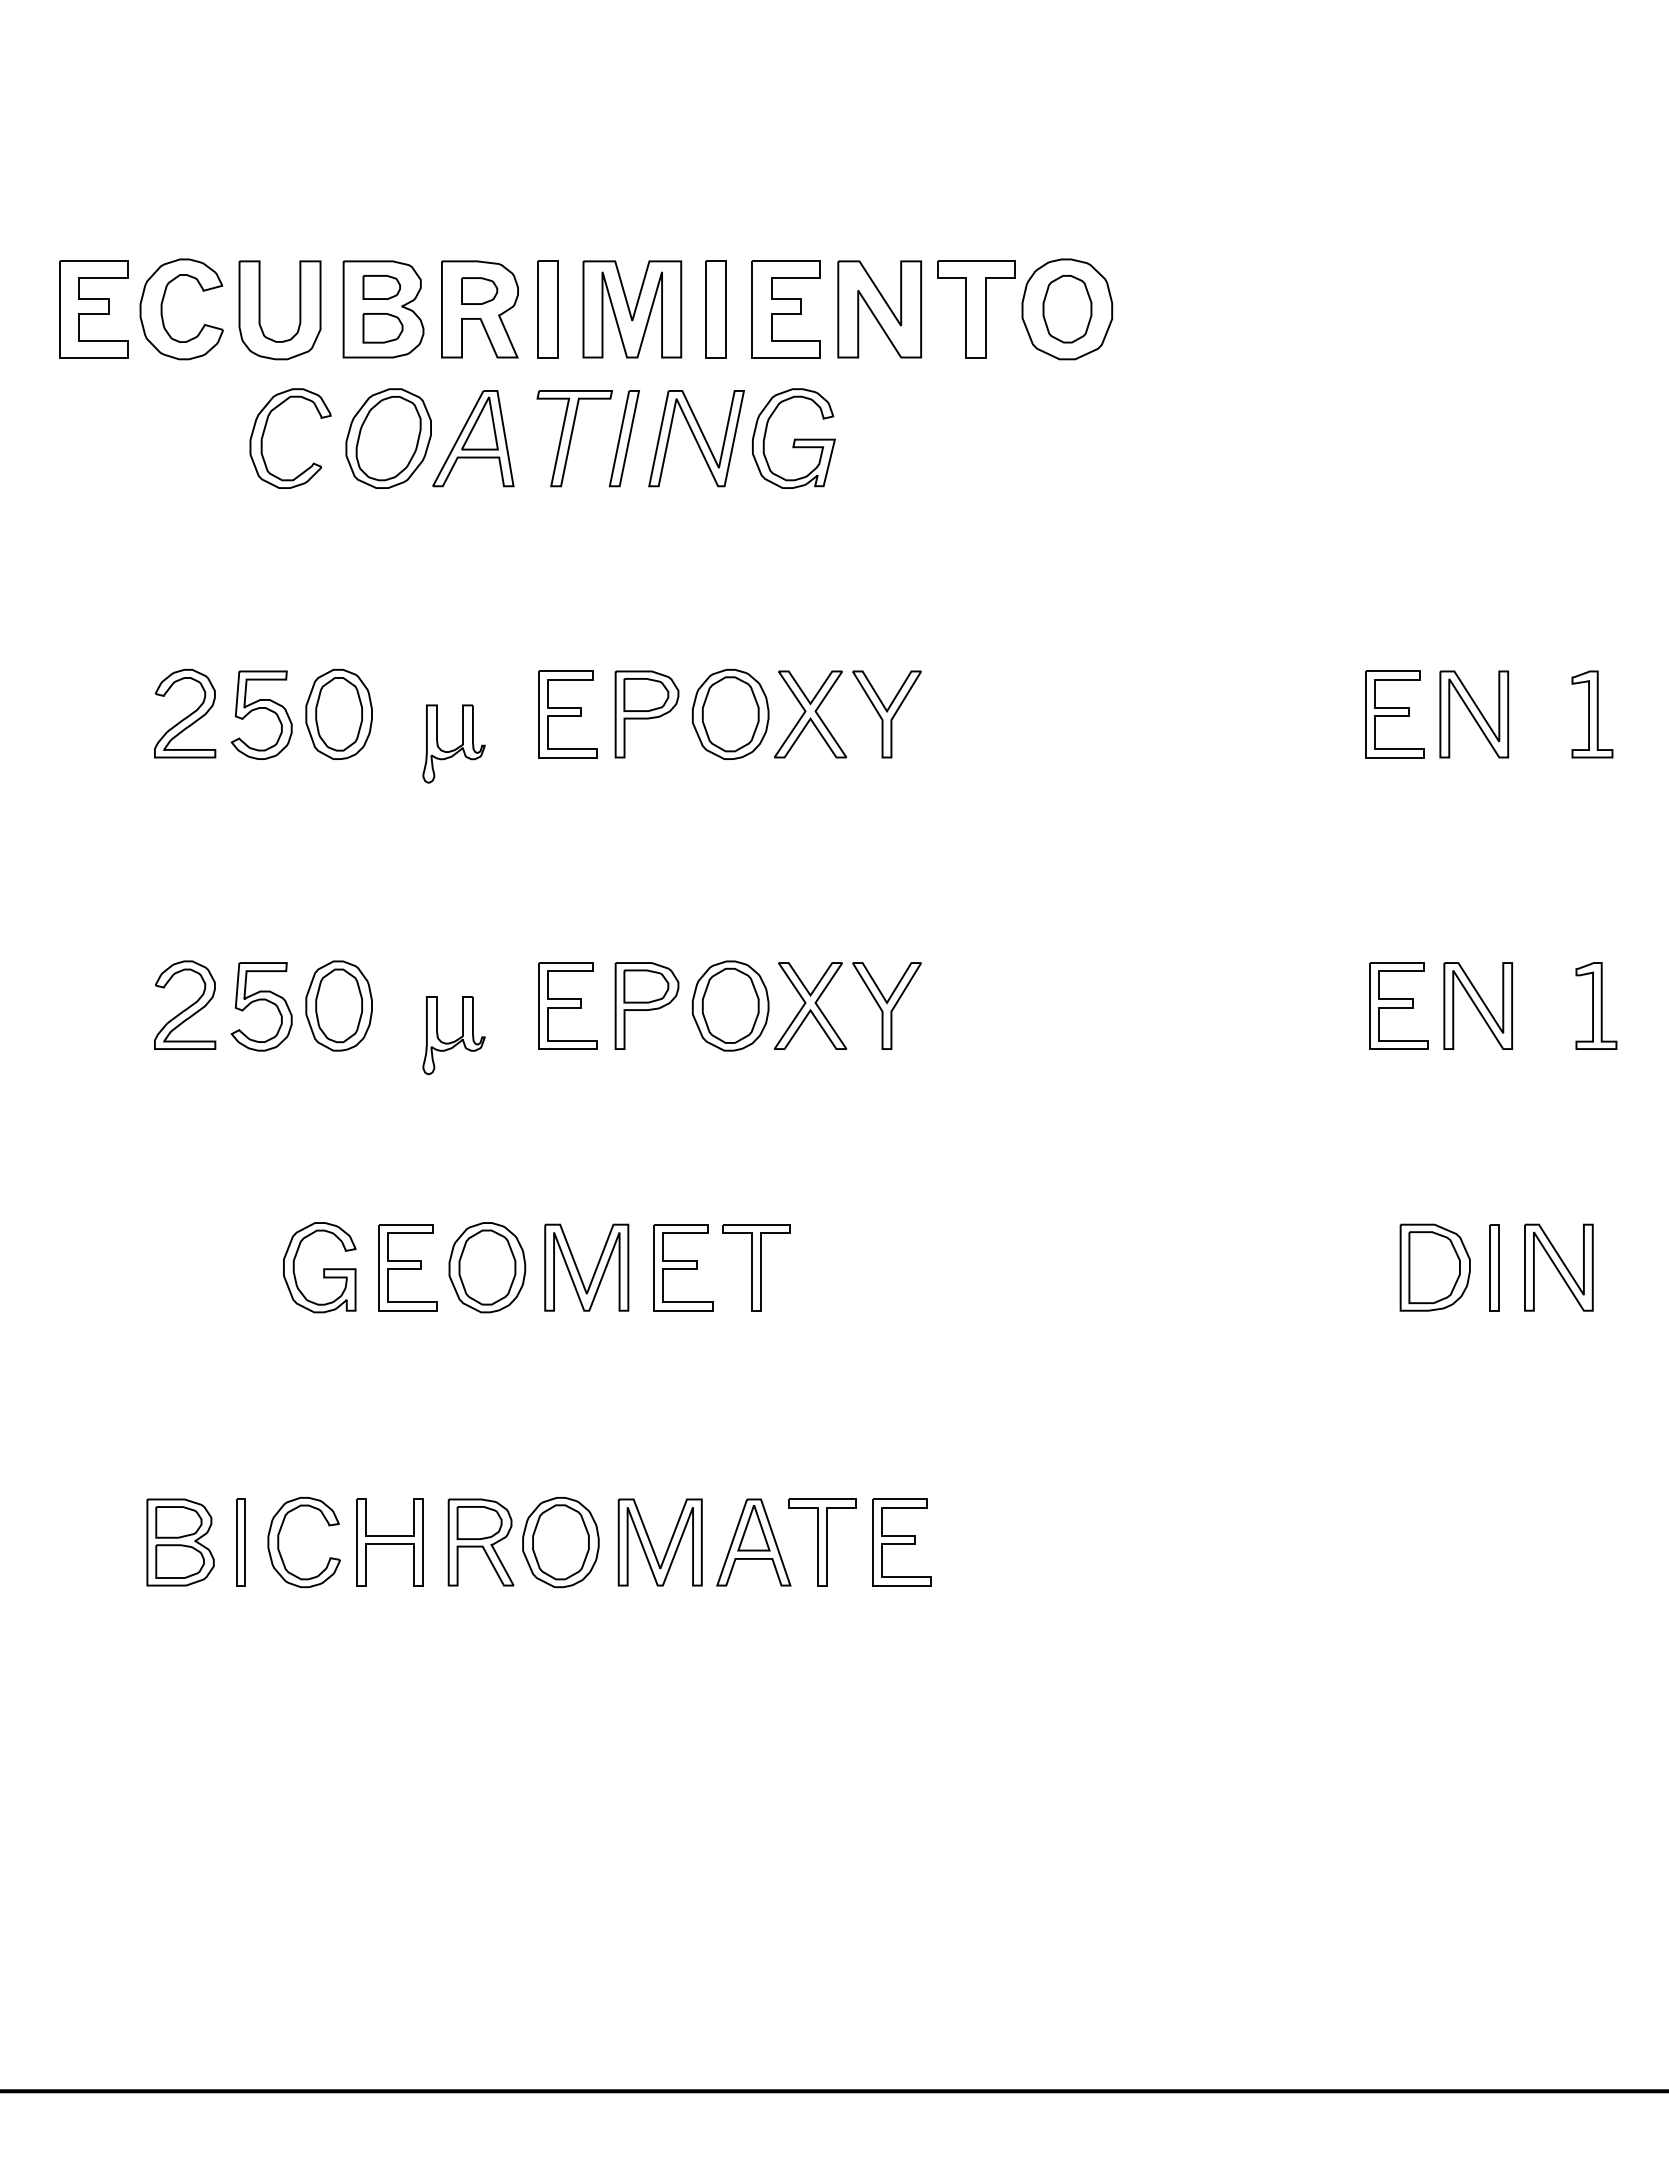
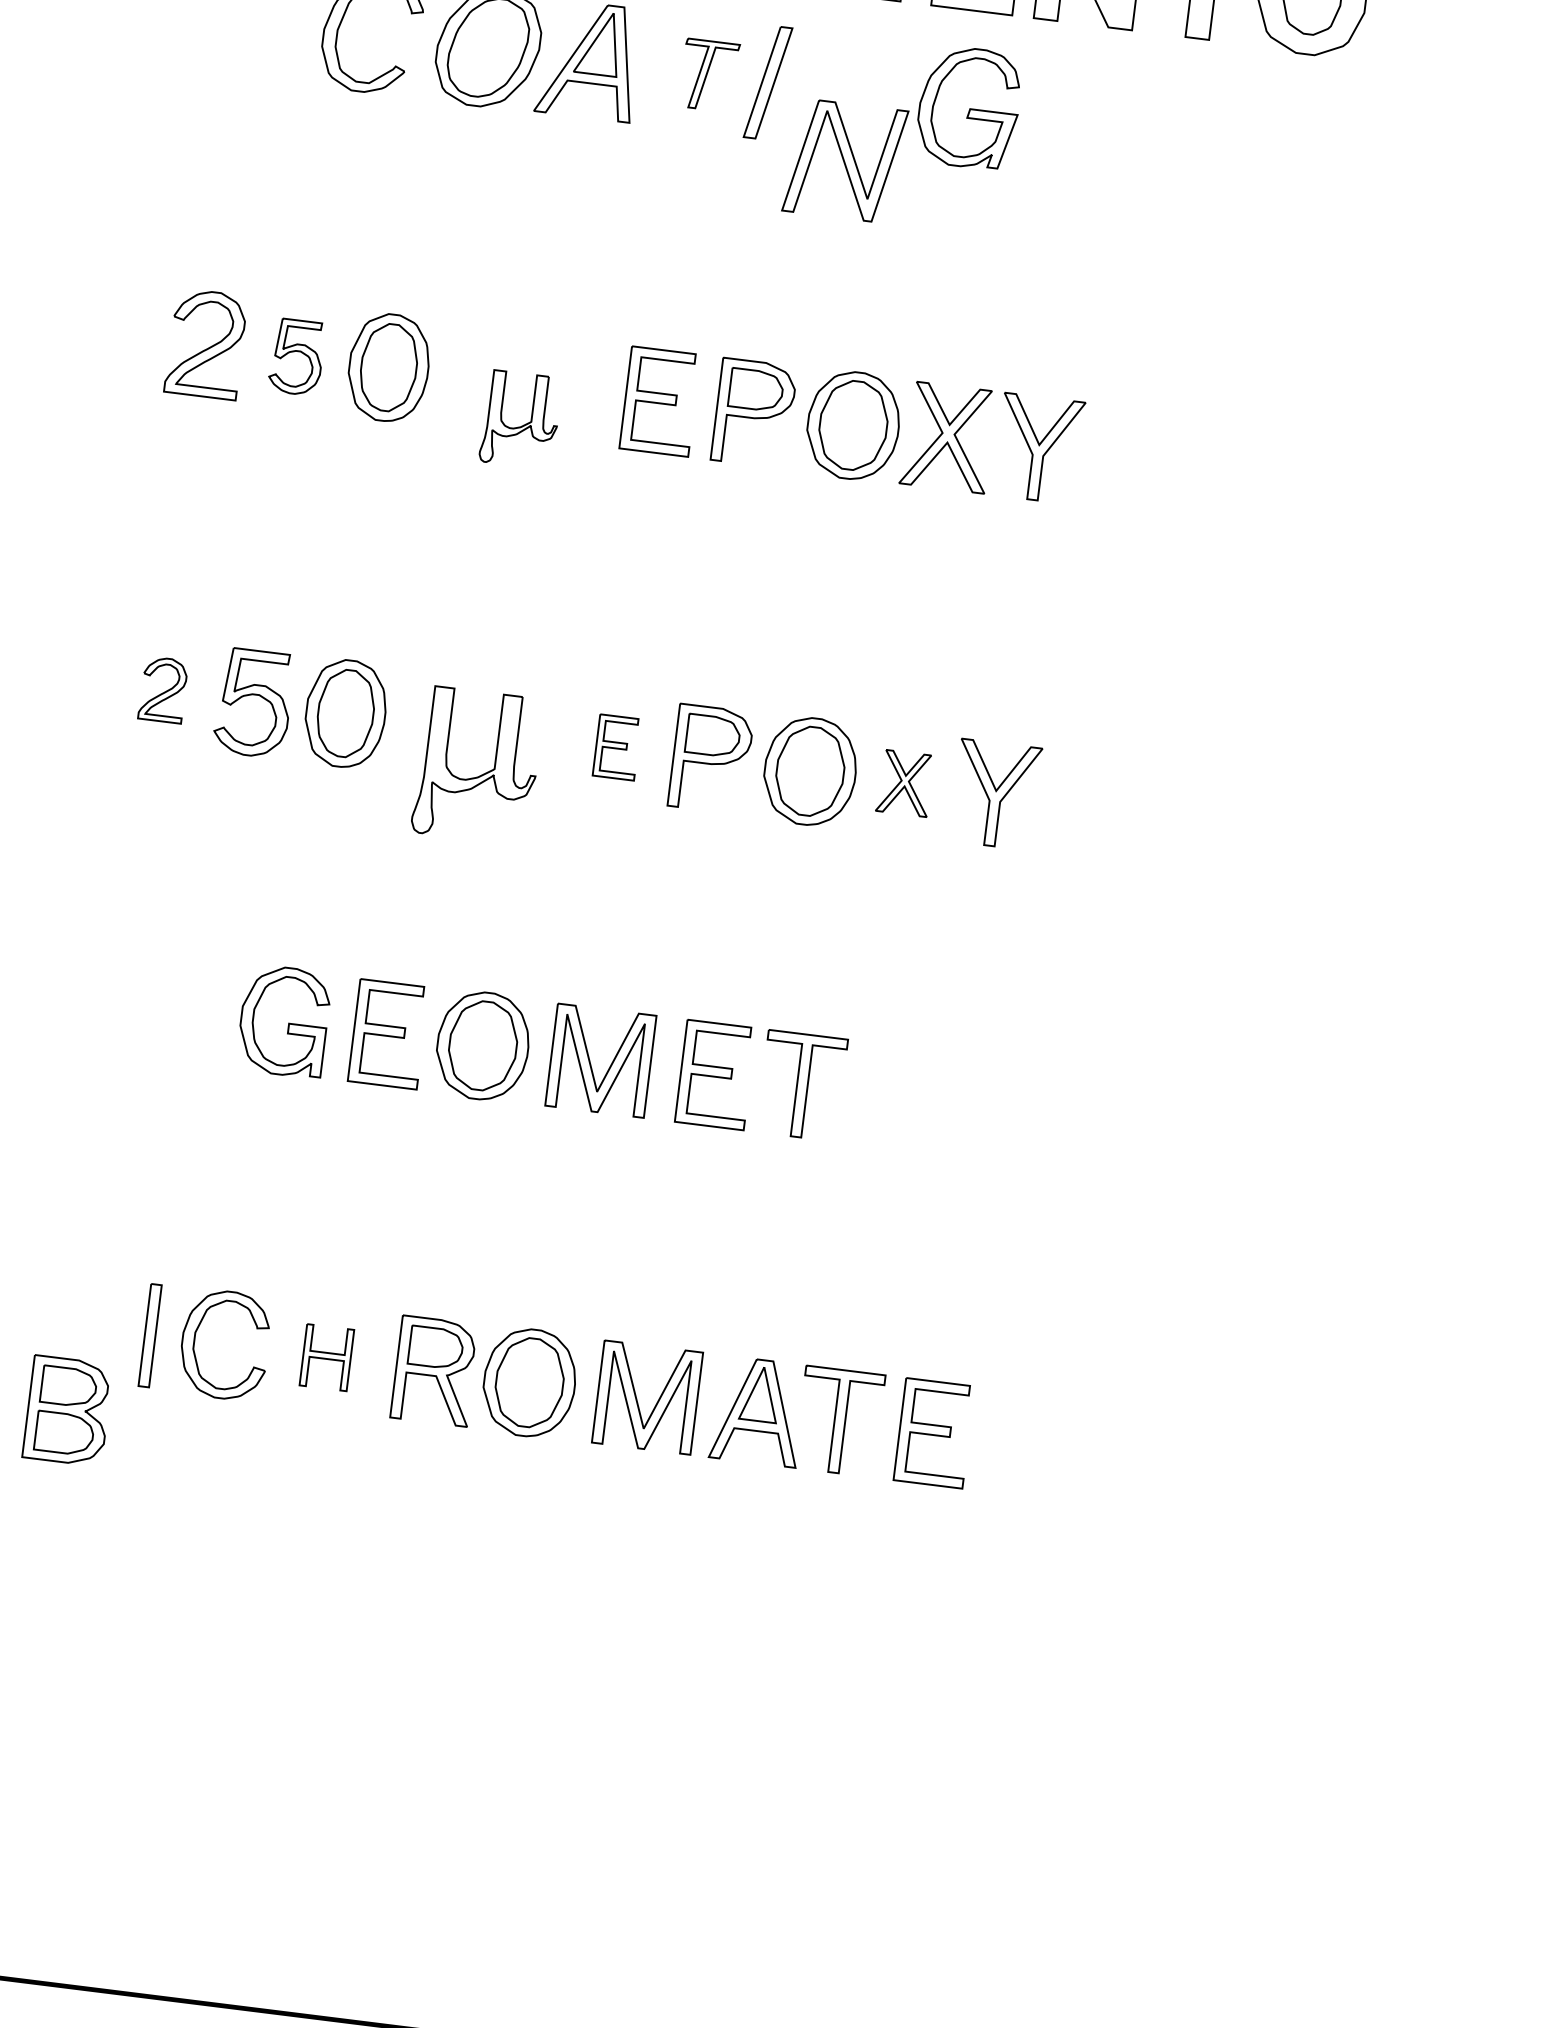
part: (574, 438) -> (708, 75), size x0.6
part: (696, 438) -> (845, 160), moved
part: (261, 714) -> (296, 356), size x0.7
part: (185, 1004) -> (163, 689), size x0.6
part: (567, 1005) -> (616, 746), size x0.6
part: (810, 1005) -> (905, 782), size x0.6
part: (453, 1035) -> (477, 765), size x1.6
part: (180, 1542) -> (67, 1410), moved
part: (389, 1542) -> (326, 1357), size x0.6

